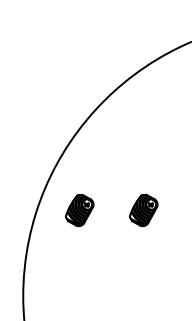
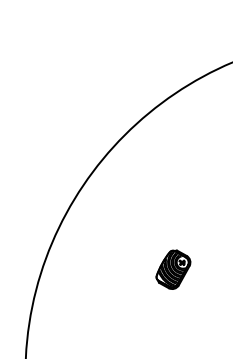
part: (79, 210) -> (94, 269), removed

